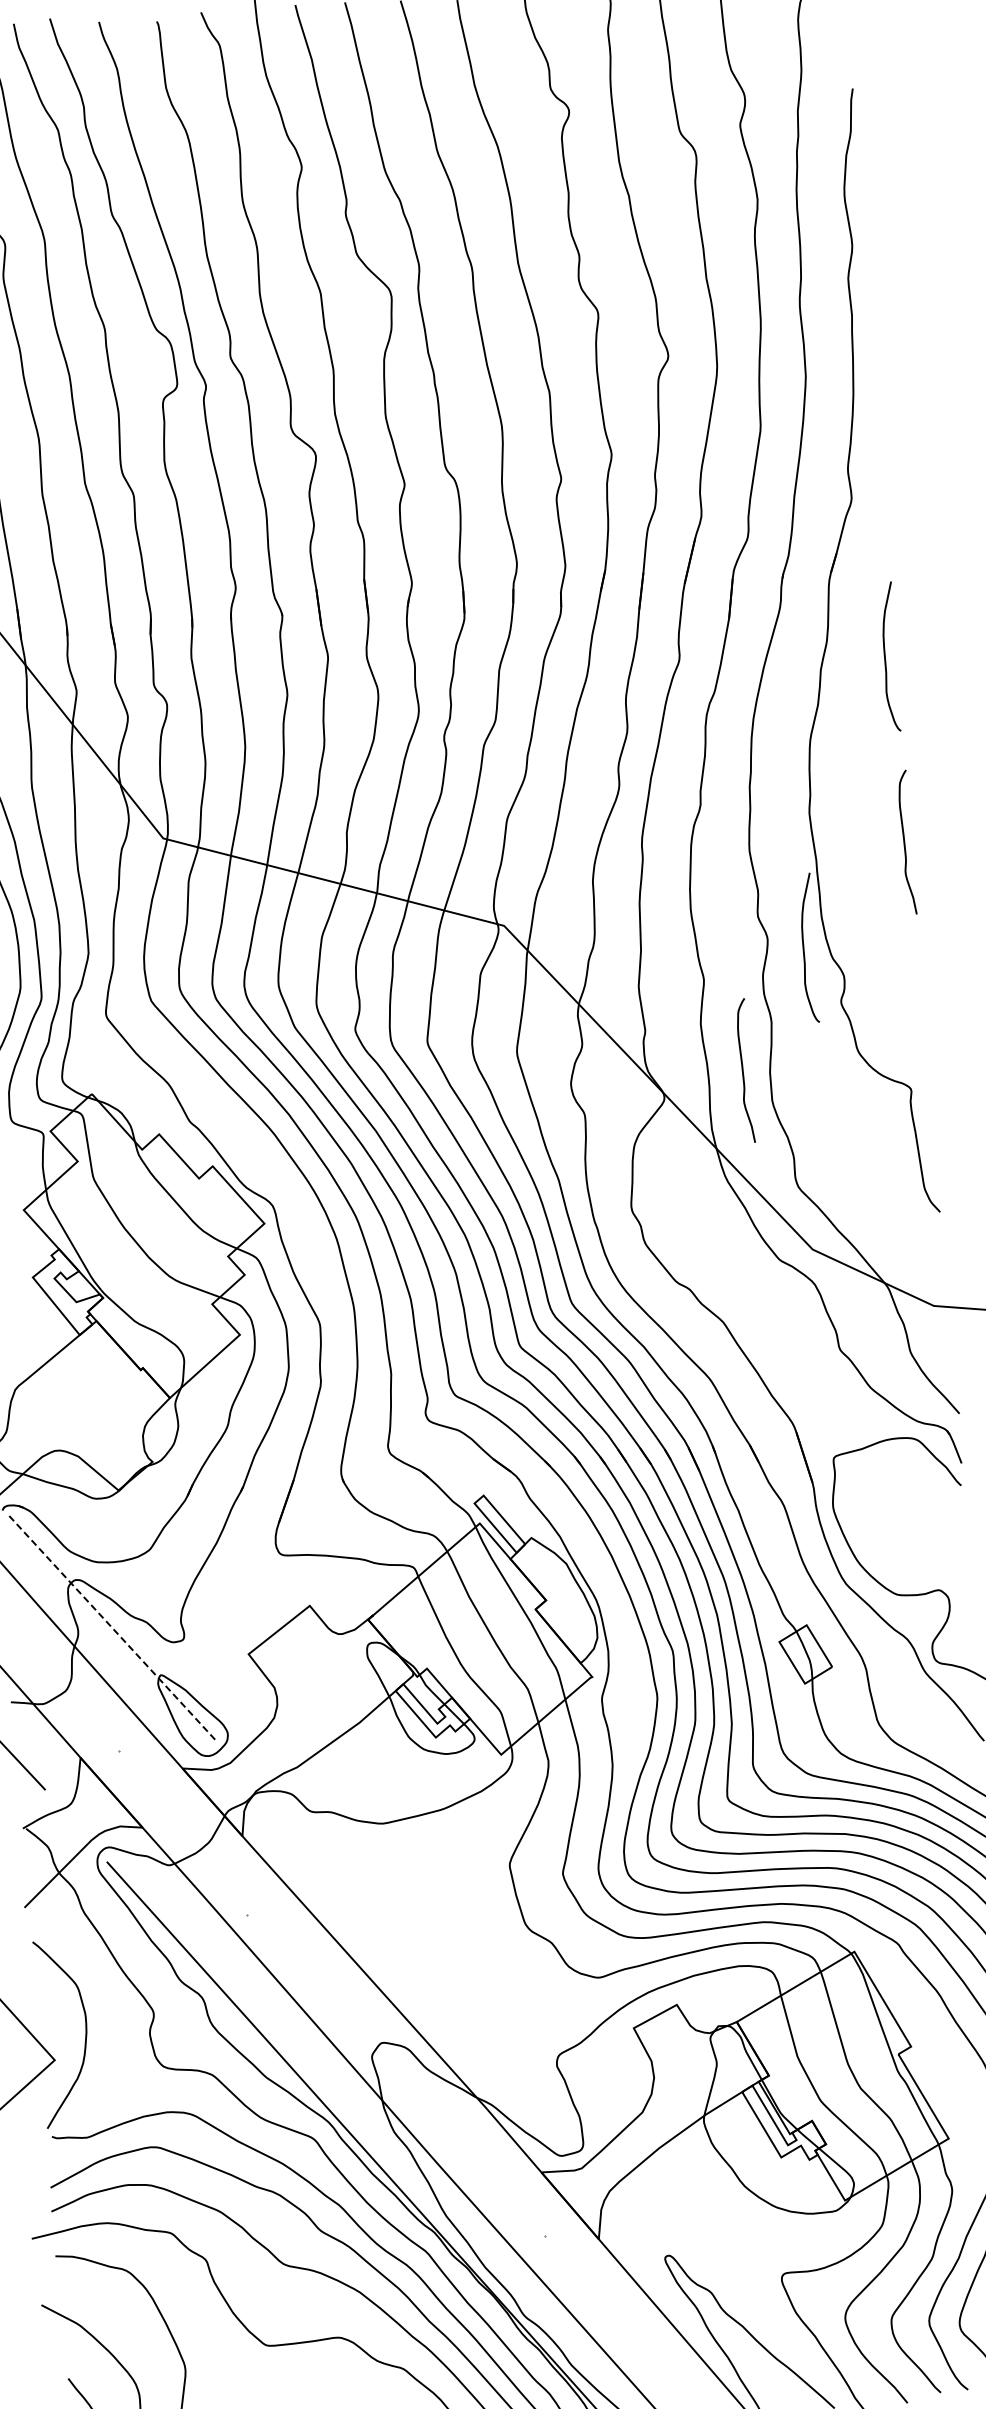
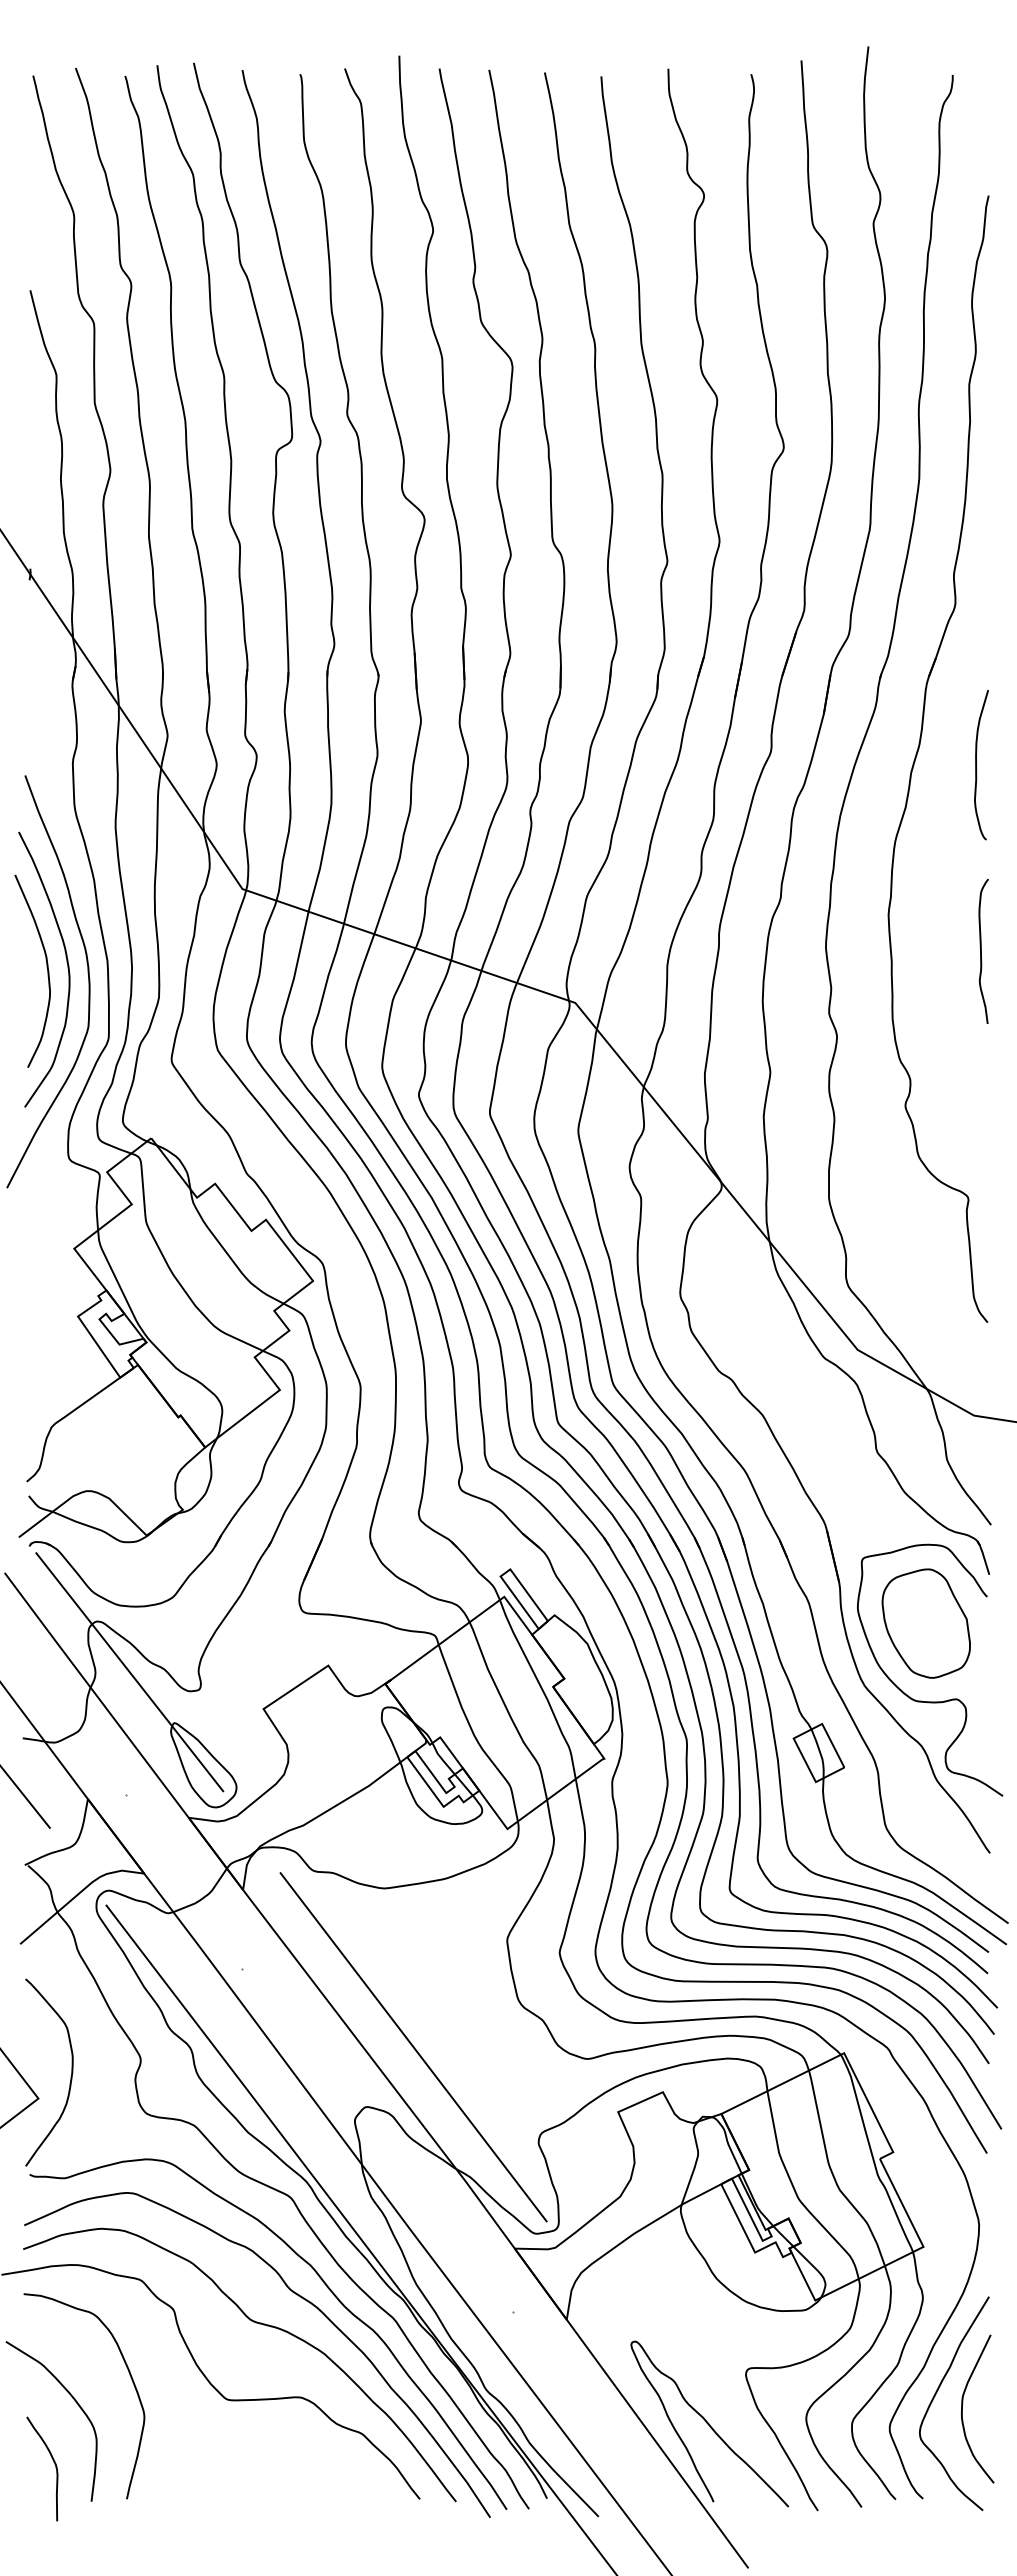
curve: (803, 948) -> (872, 1049), removed
curve: (743, 1070) -> (802, 1165), removed
part: (901, 1517) -> (925, 1623), added
line: (112, 1627) -> (129, 1671), dashed -> solid
line: (424, 1979) -> (413, 2047), added

